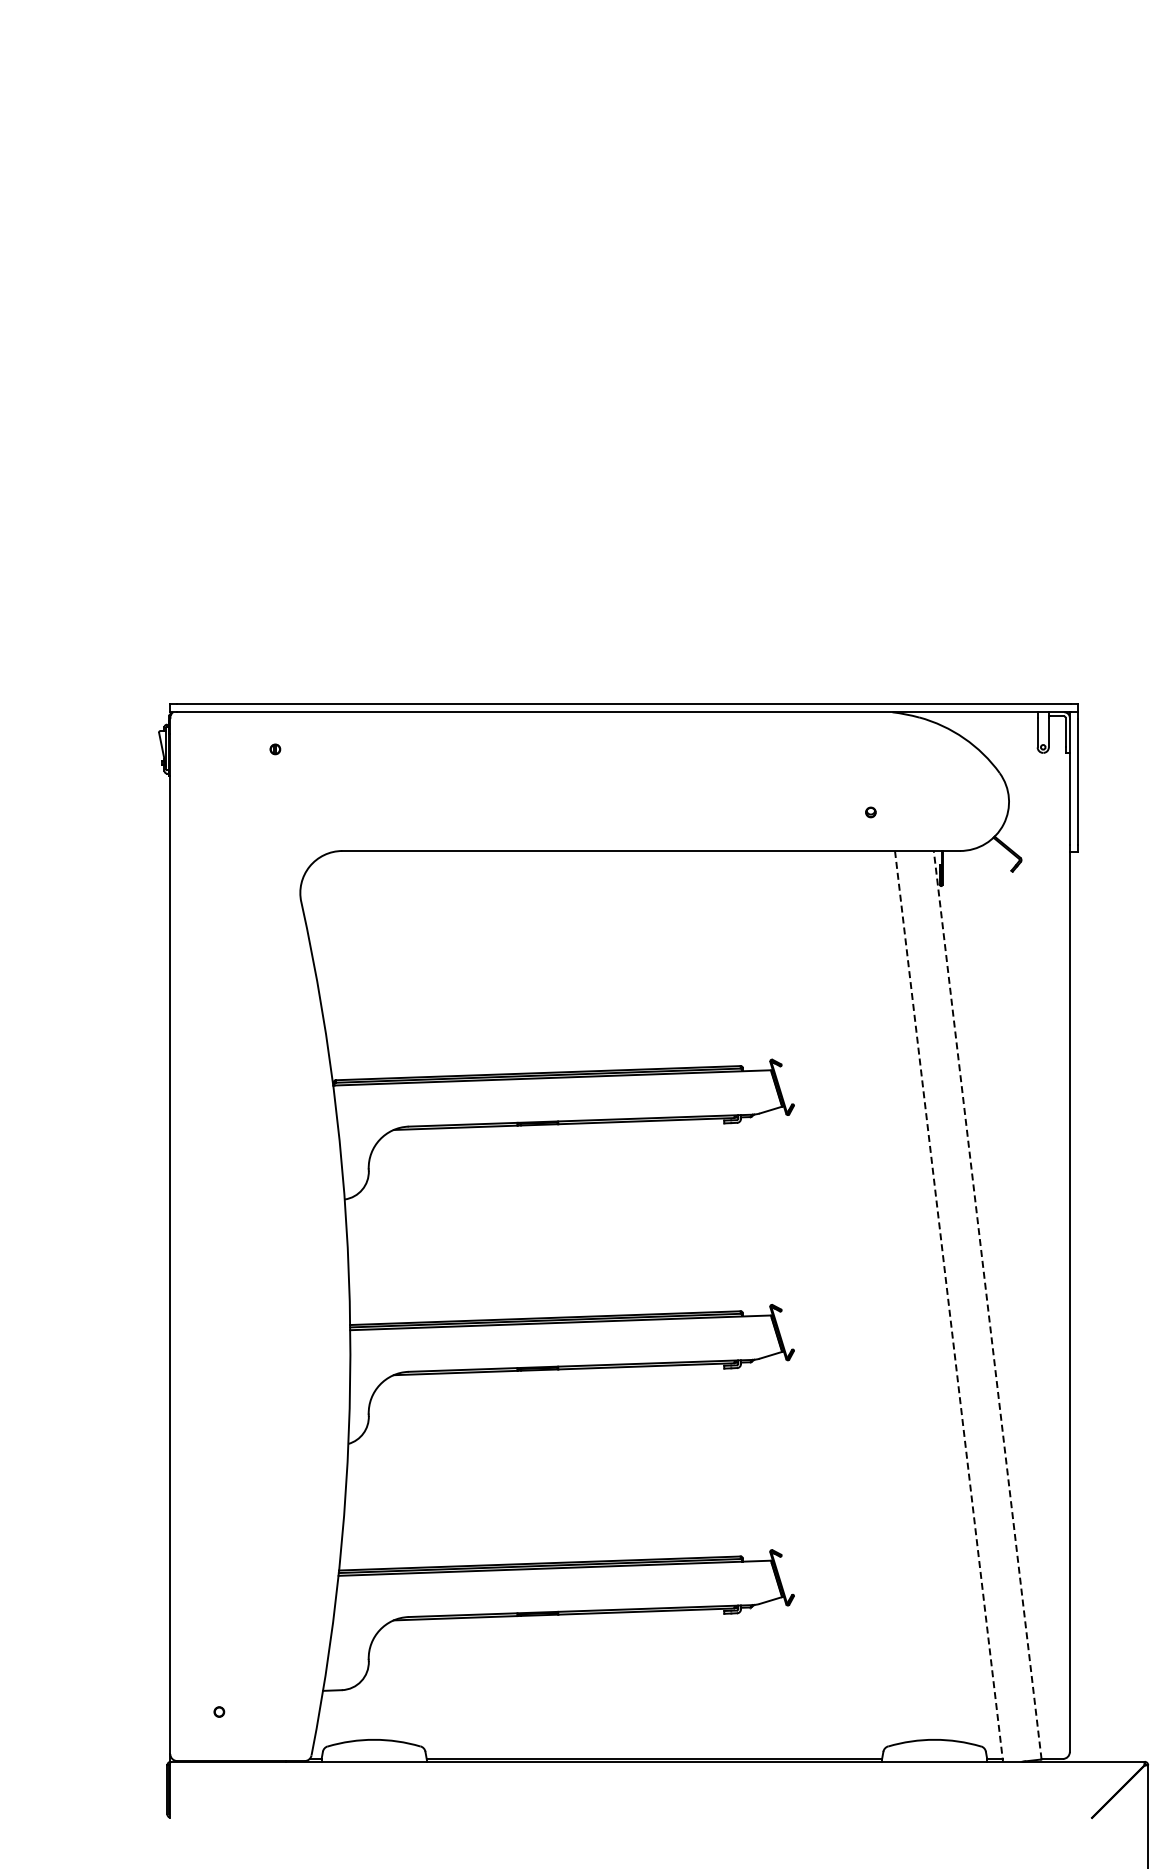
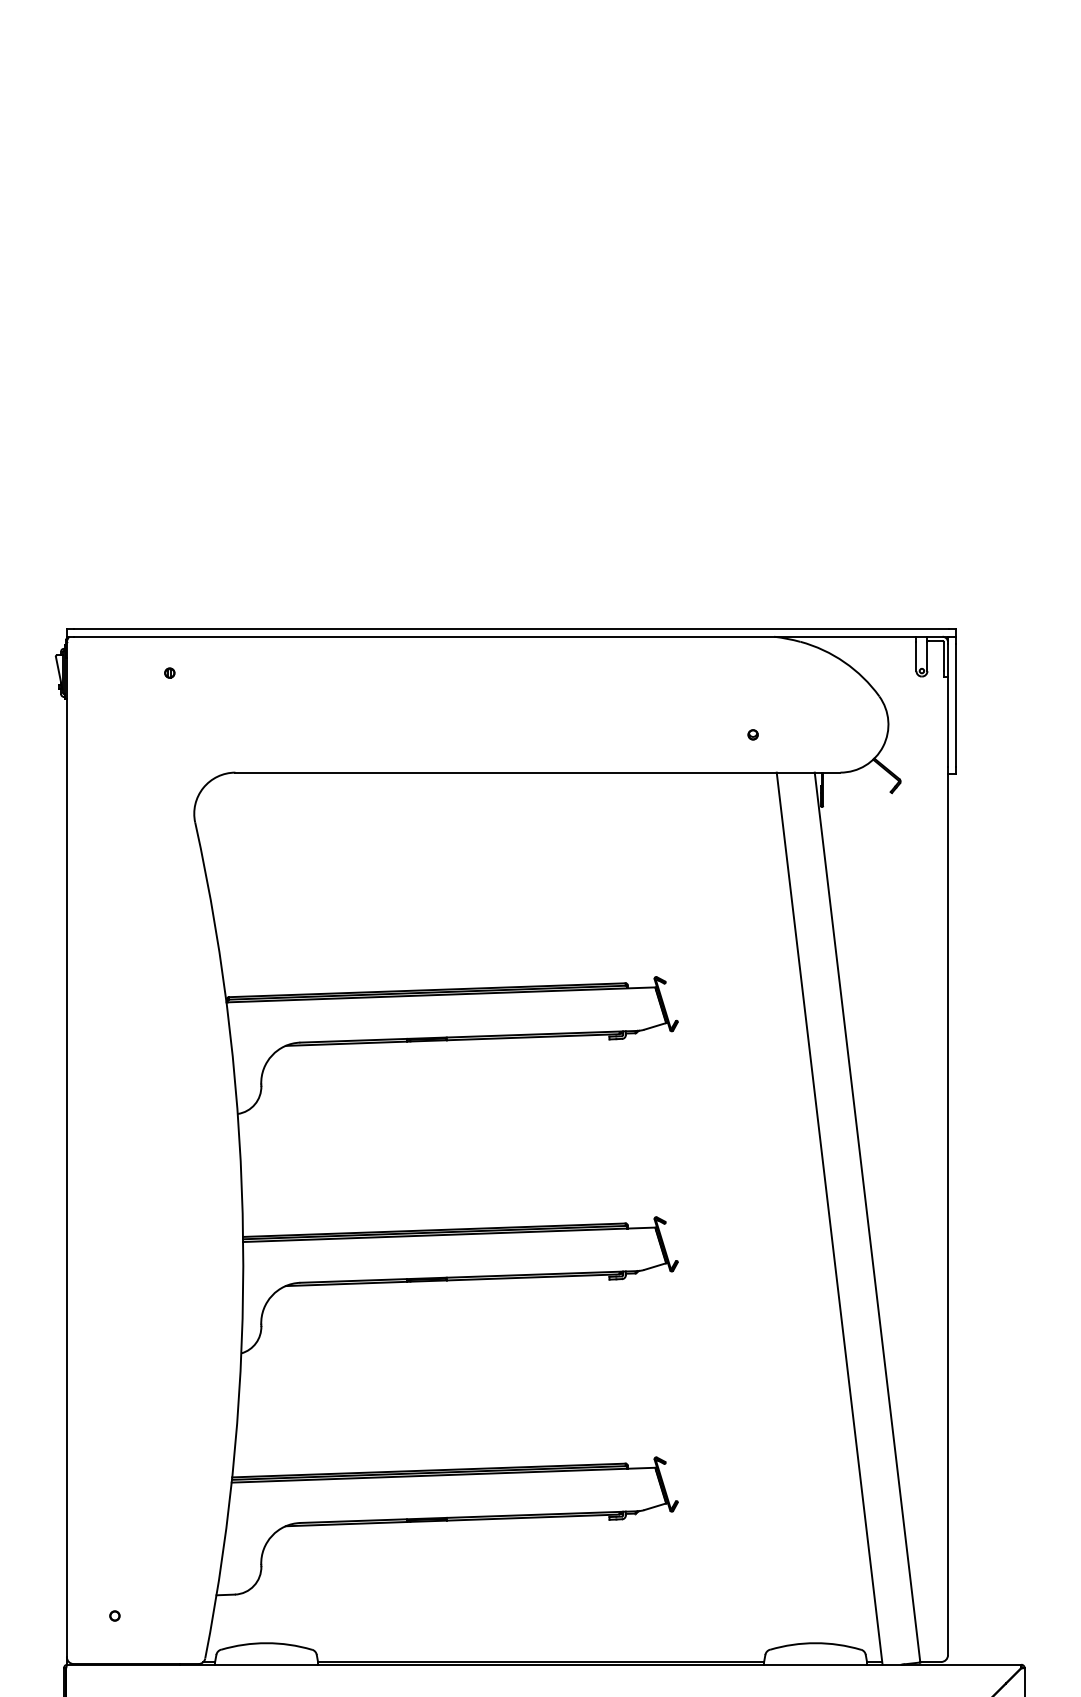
line: (987, 1304) -> (867, 1216), dashed -> solid
line: (949, 1306) -> (830, 1218), dashed -> solid

